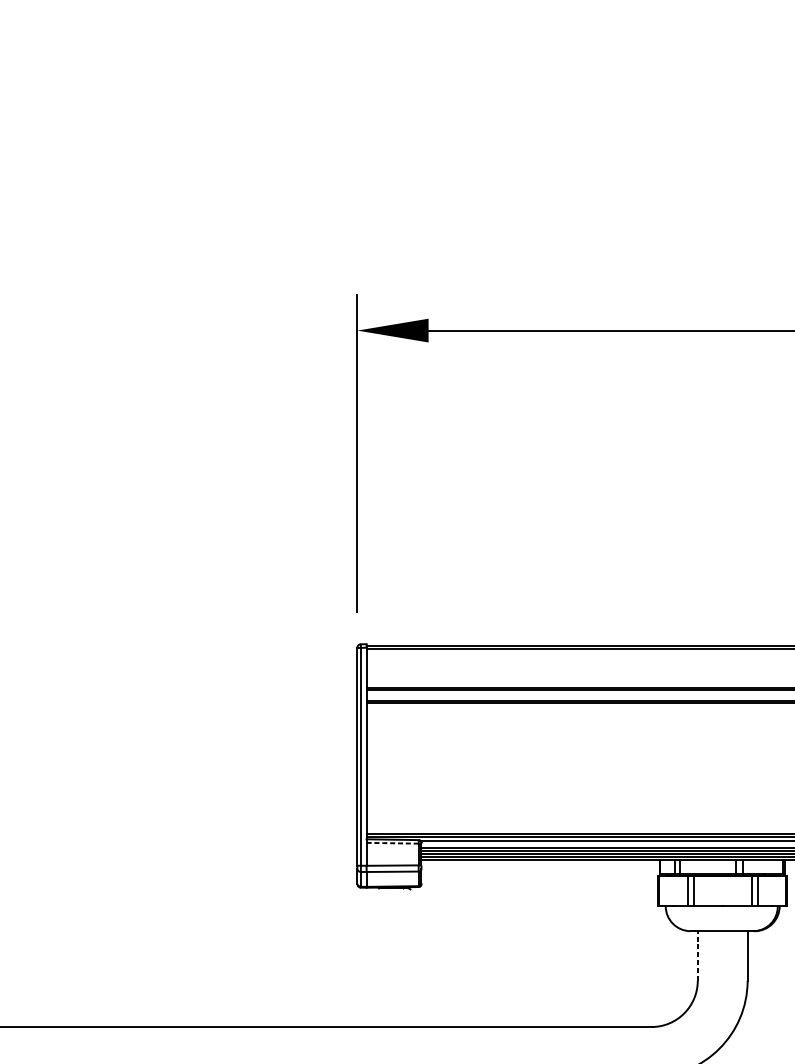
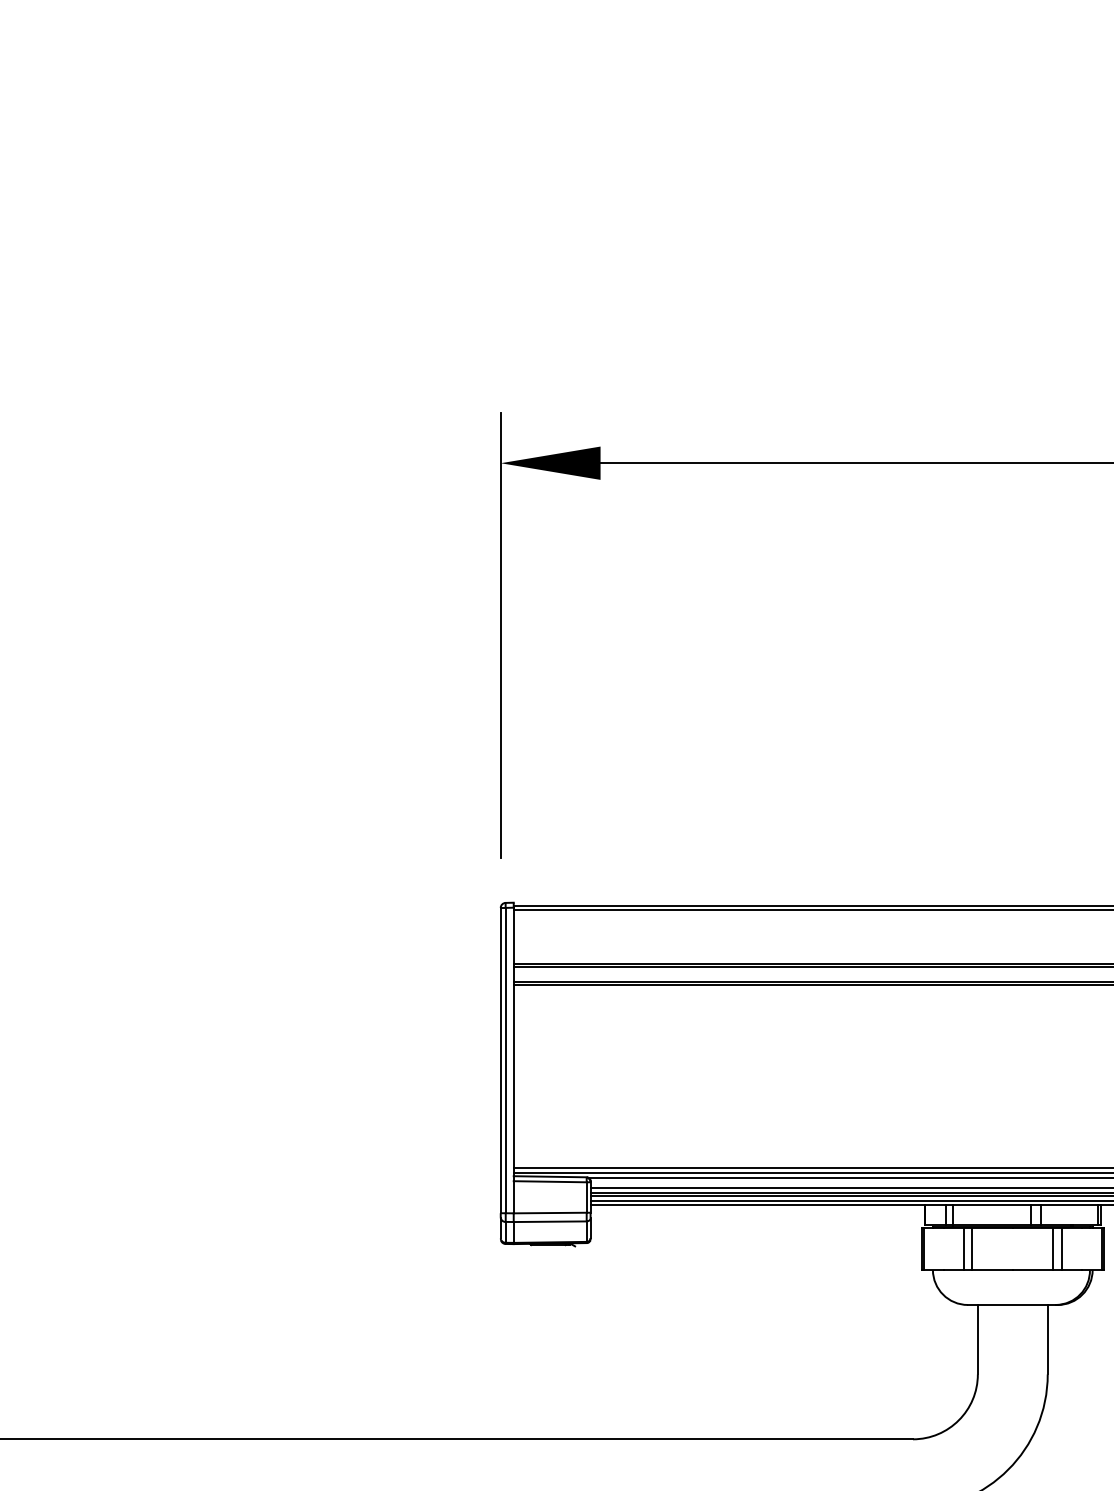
line: (392, 843) -> (550, 1181), dashed -> solid
line: (697, 955) -> (977, 1339), dashed -> solid

